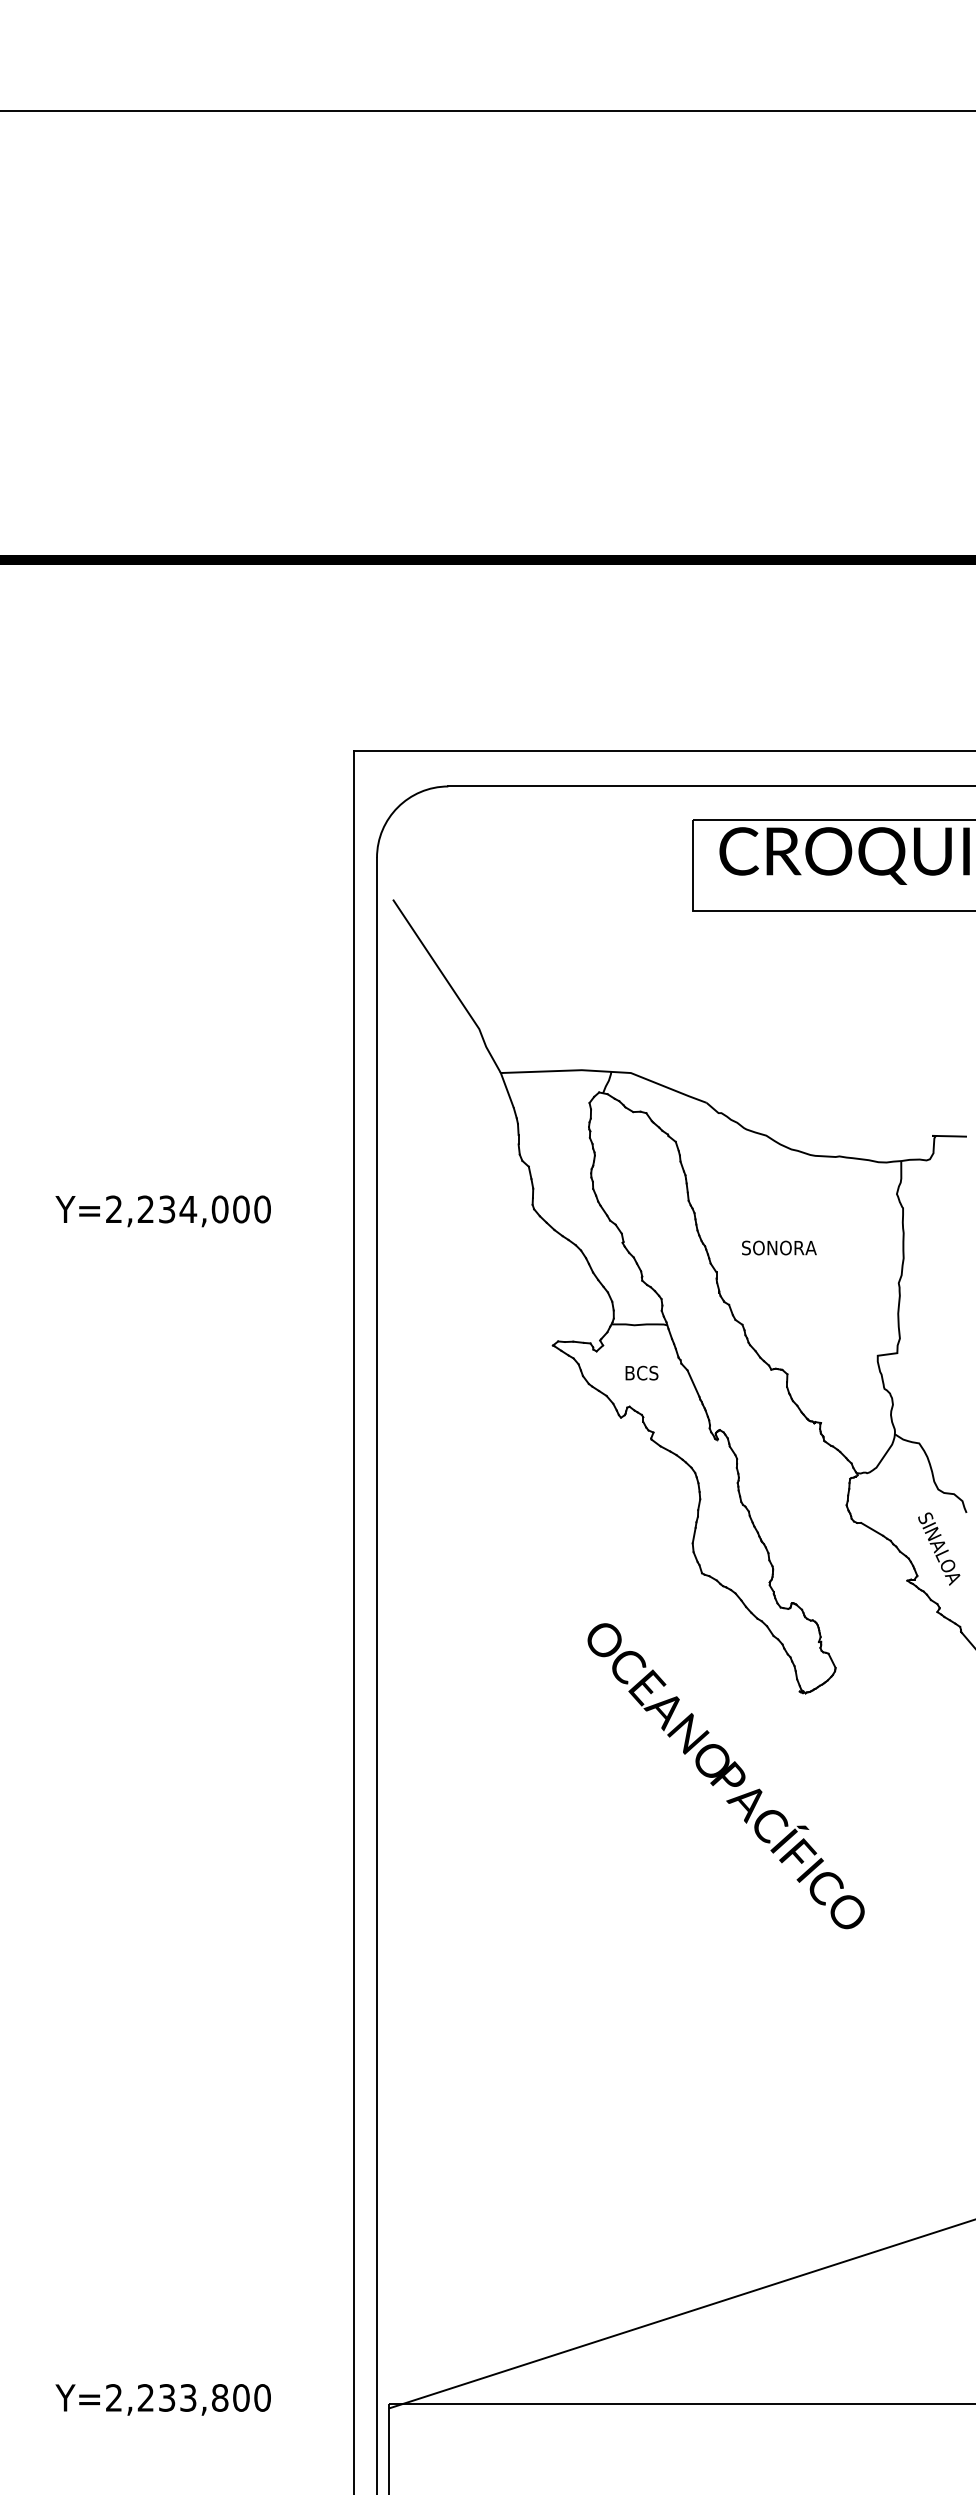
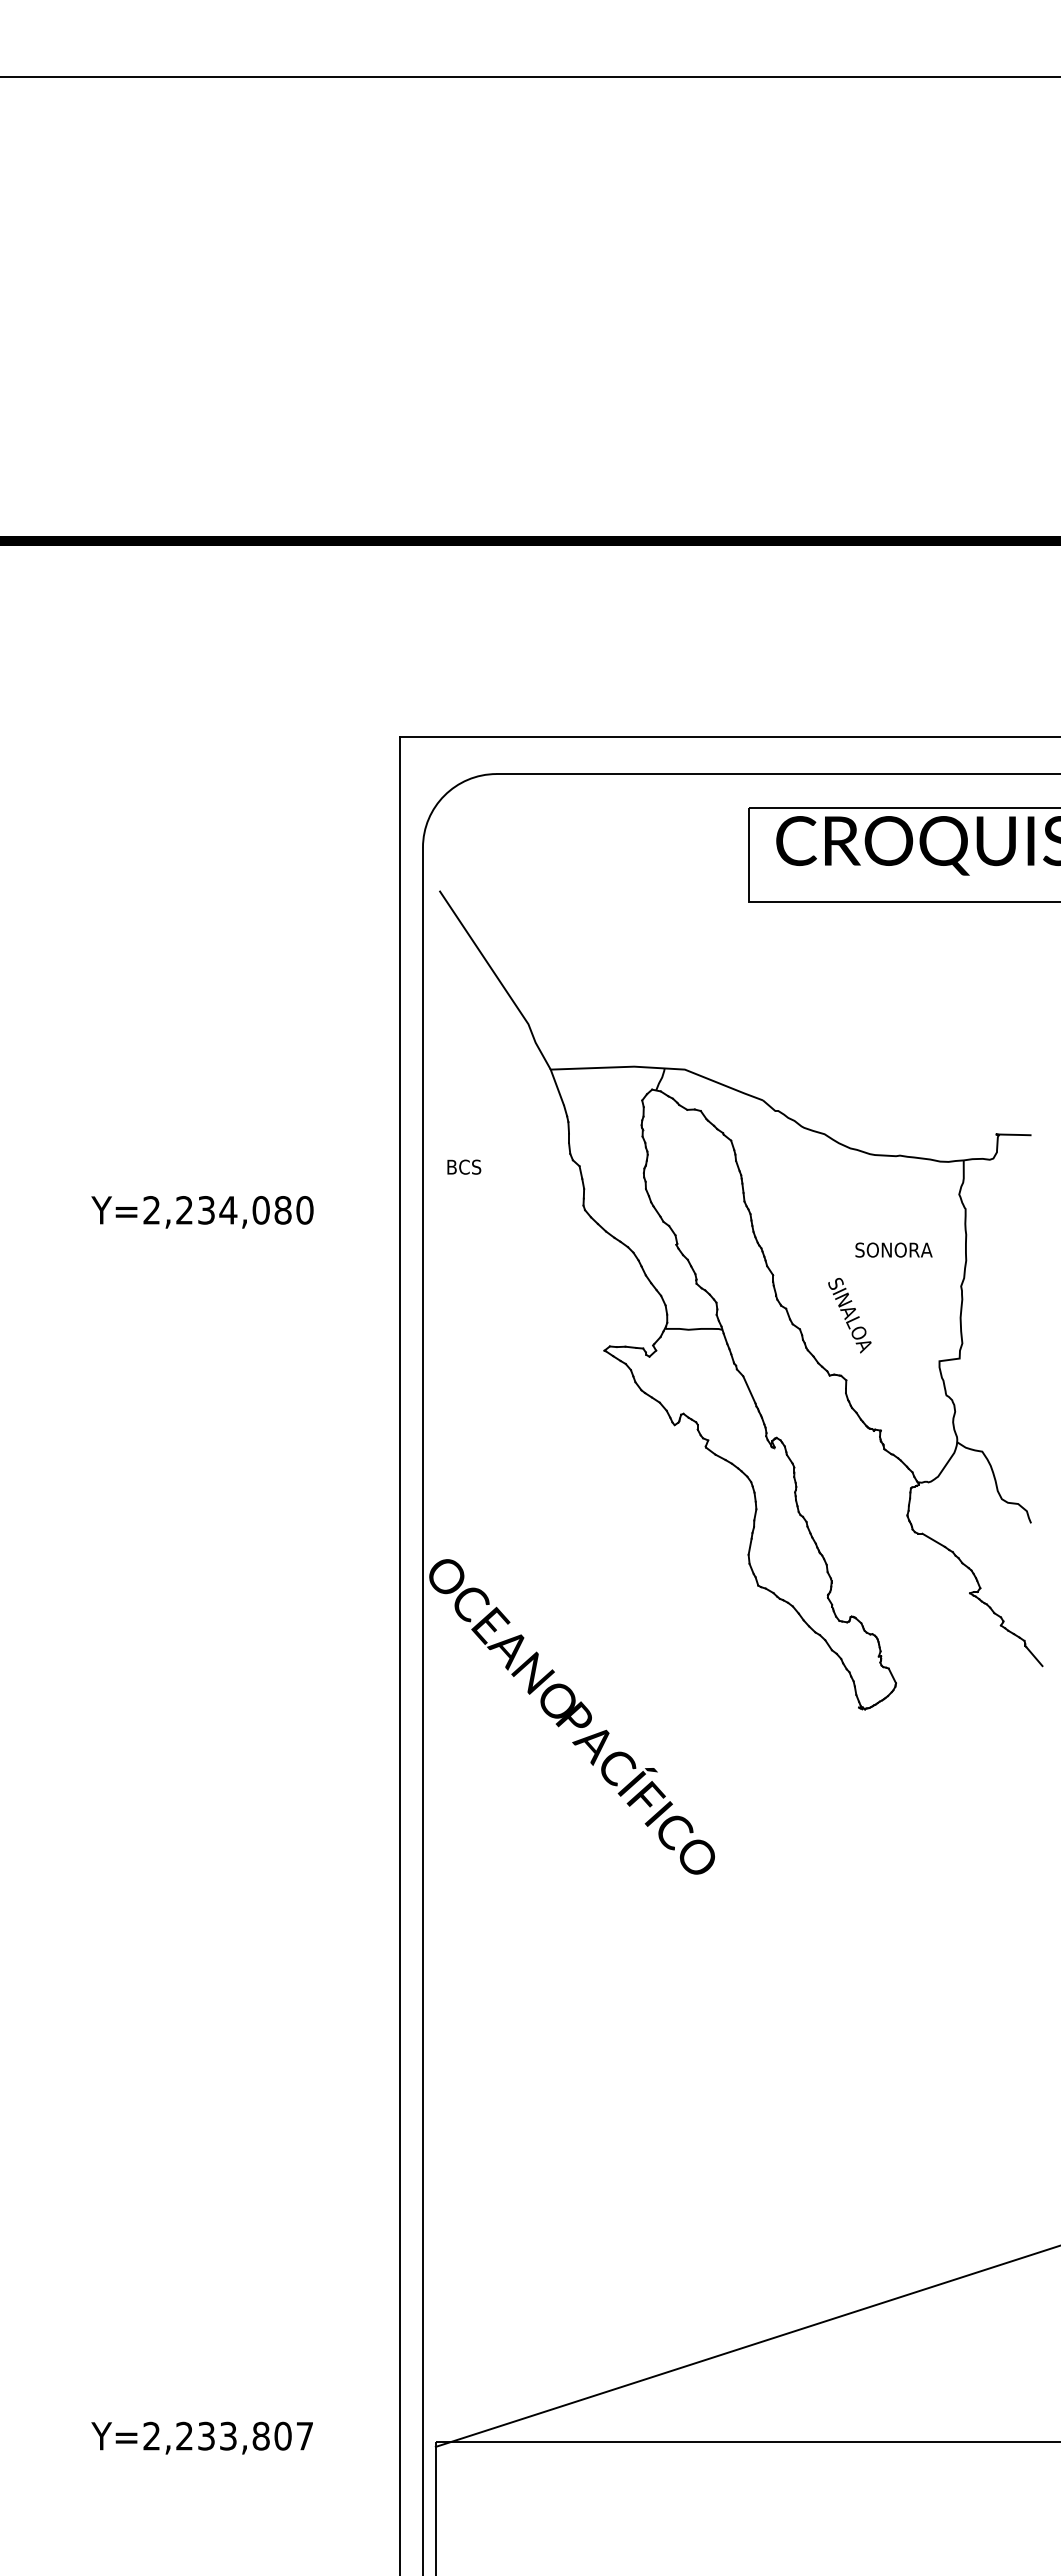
text: (240, 1209) -> (282, 1210), Y=2,234,000 -> Y=2,234,080
text: (778, 1247) -> (893, 1249), moved
text: (642, 1372) -> (464, 1166), moved
text: (938, 1548) -> (849, 1315), moved
text: (725, 1775) -> (571, 1716), moved
text: (262, 2397) -> (304, 2435), Y=2,233,800 -> Y=2,233,807

